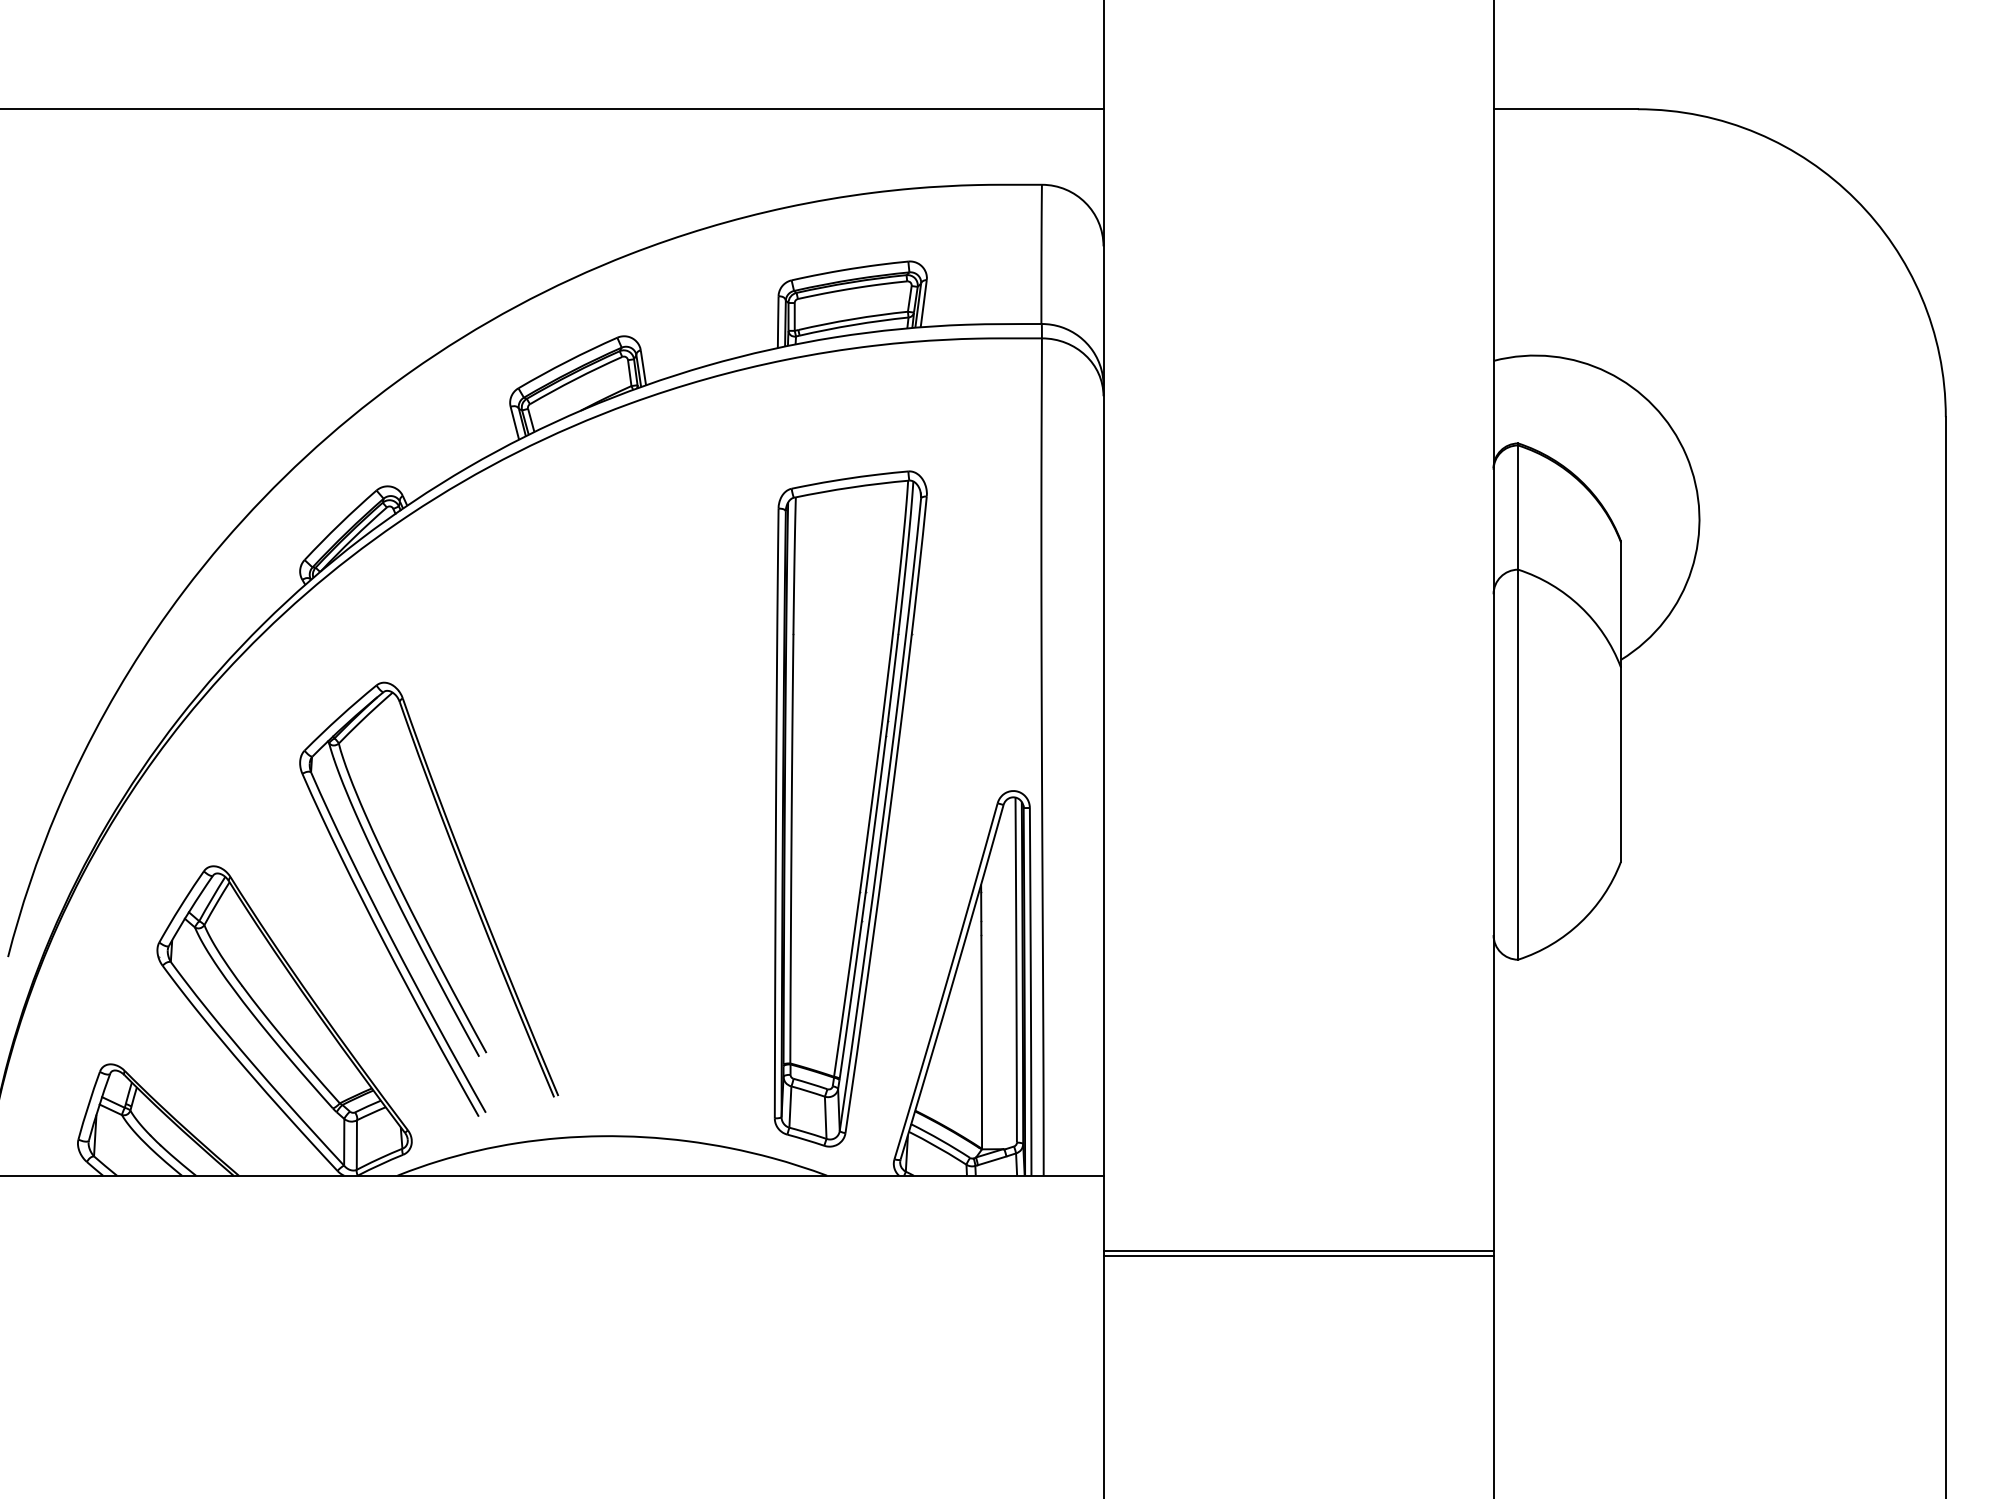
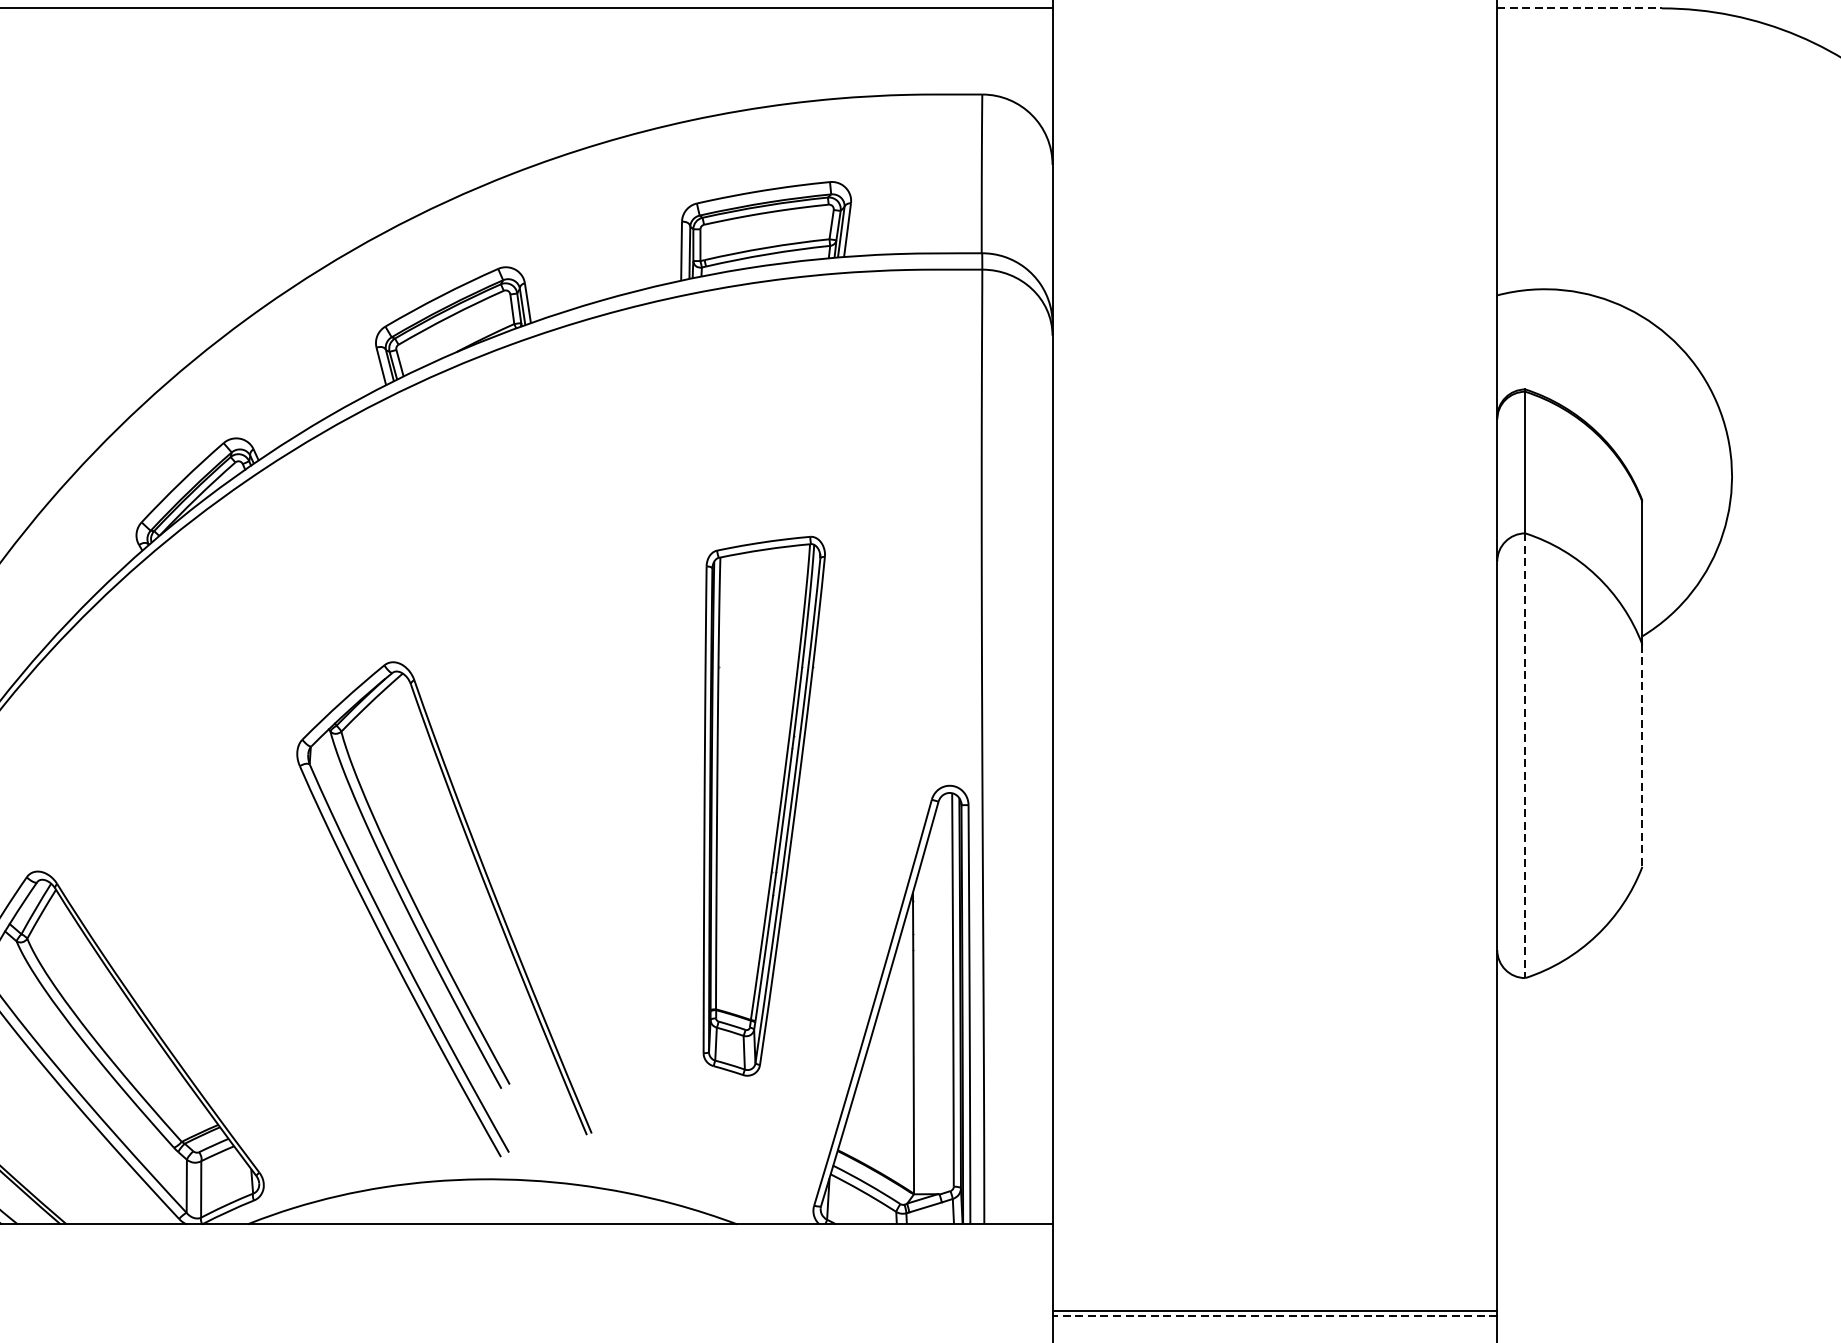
line: (1566, 109) -> (1580, 8), solid -> dashed
line: (1620, 764) -> (1641, 755), solid -> dashed
line: (1518, 765) -> (1525, 756), solid -> dashed
part: (850, 808) -> (764, 805), size x0.7
part: (410, 906) -> (423, 917), moved
line: (1298, 1256) -> (1274, 1316), solid -> dashed

